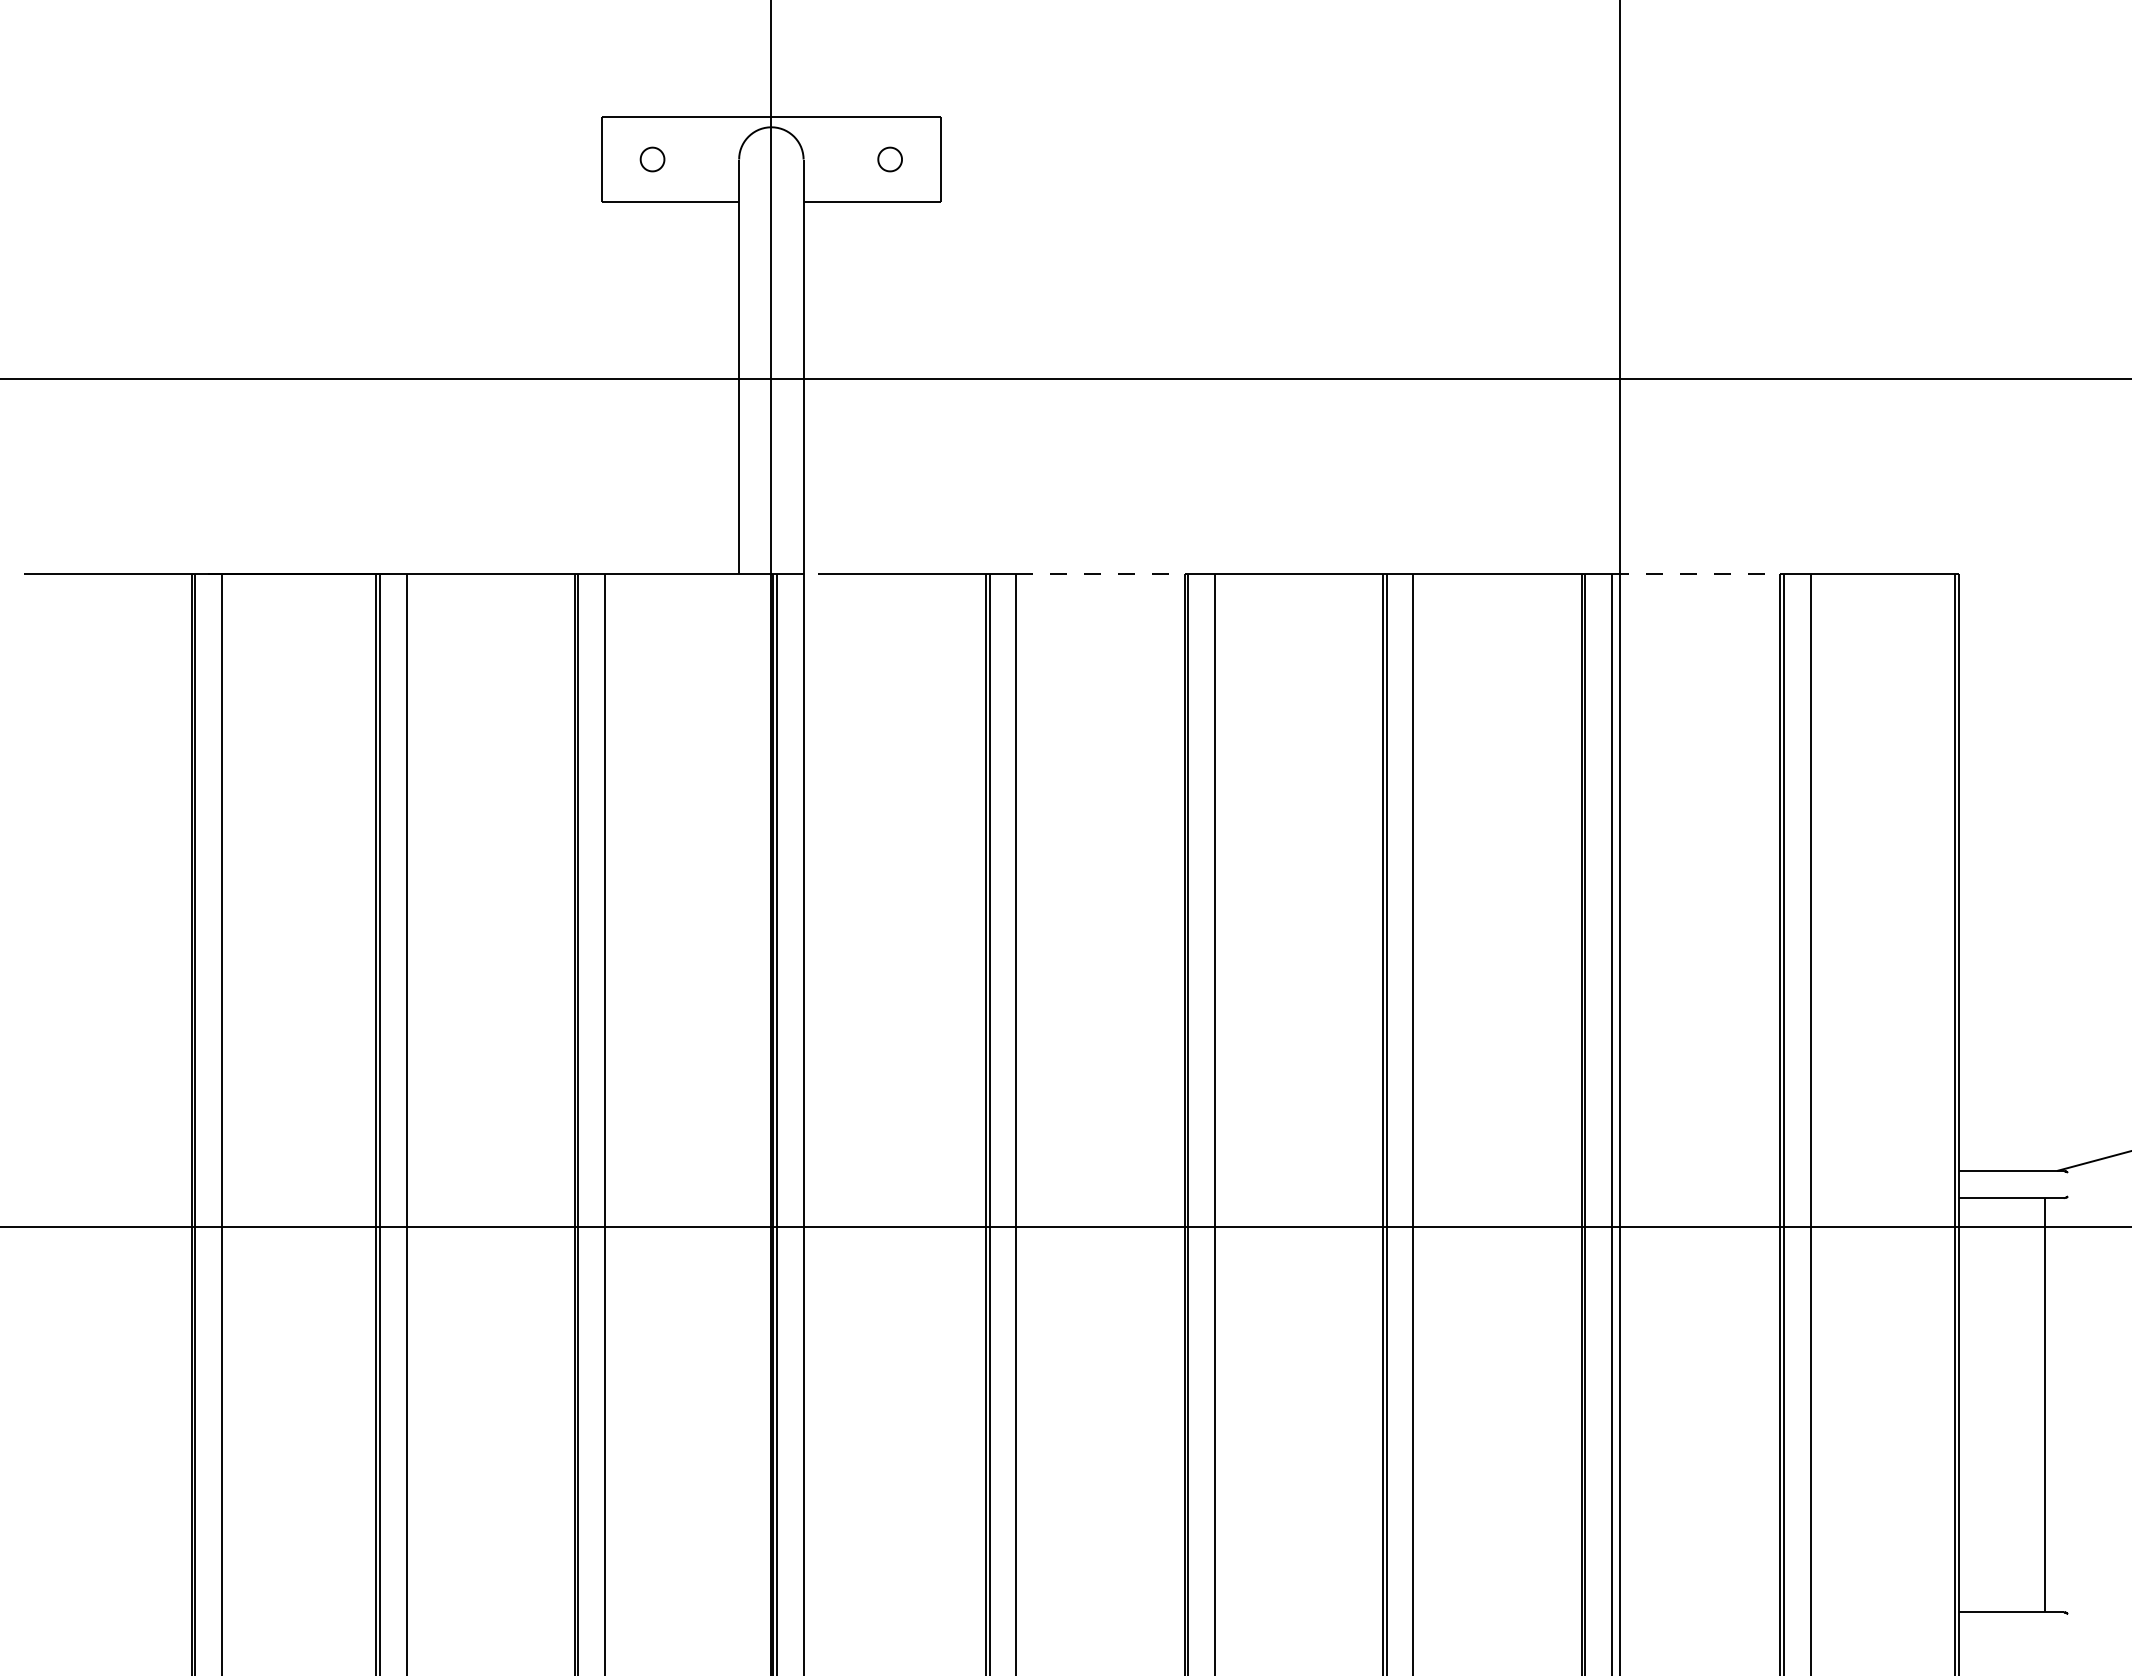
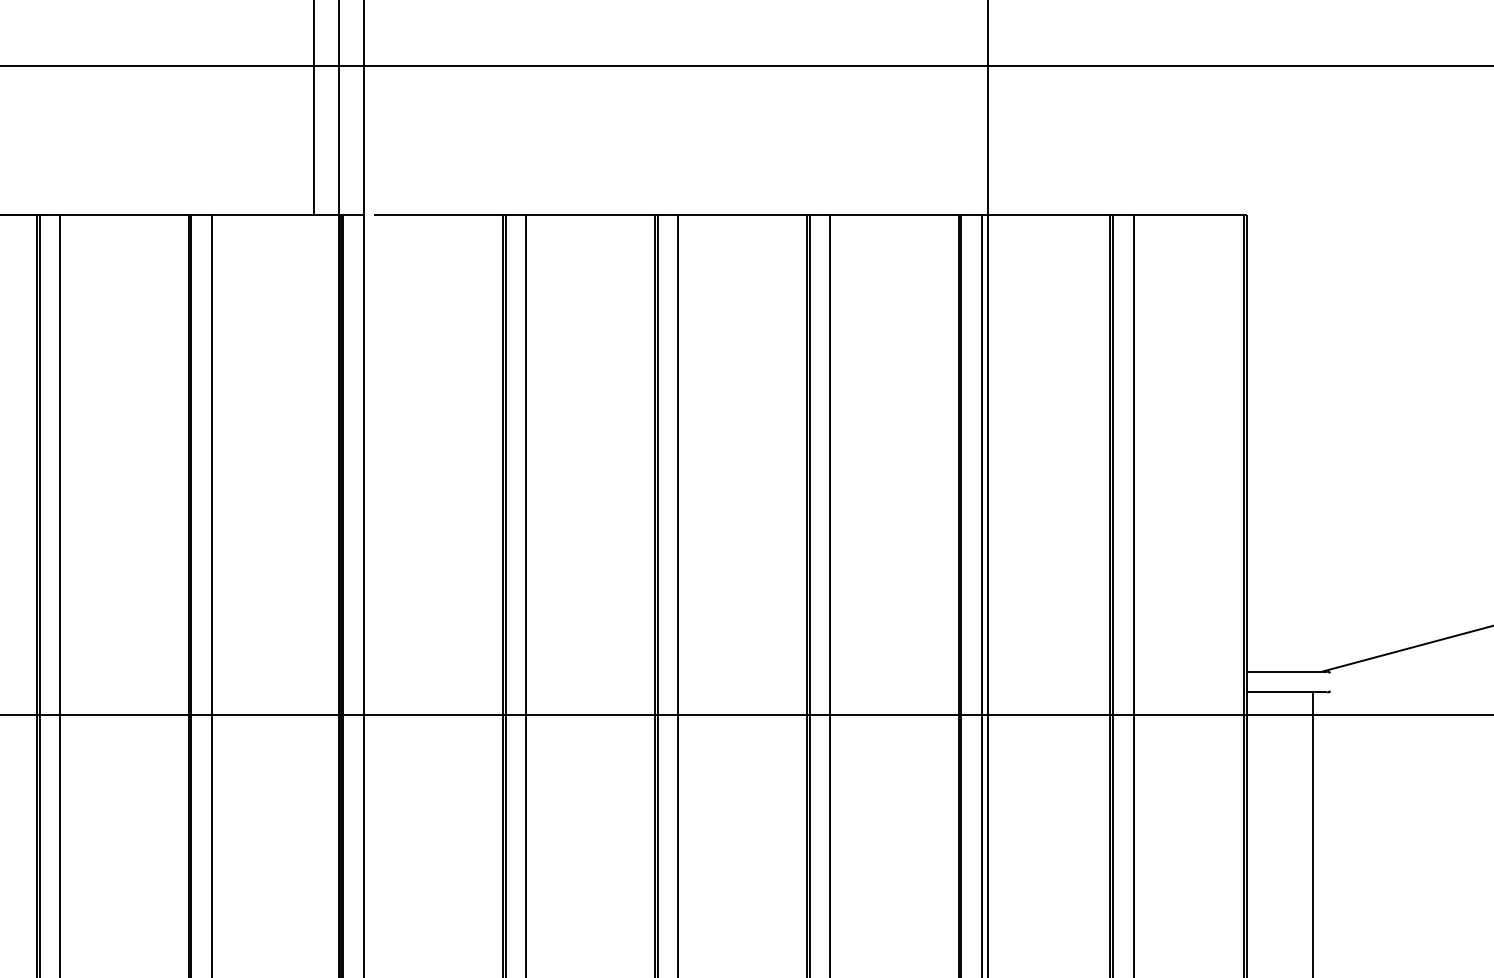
line: (1100, 573) -> (590, 214), dashed -> solid
line: (1696, 573) -> (1046, 214), dashed -> solid

